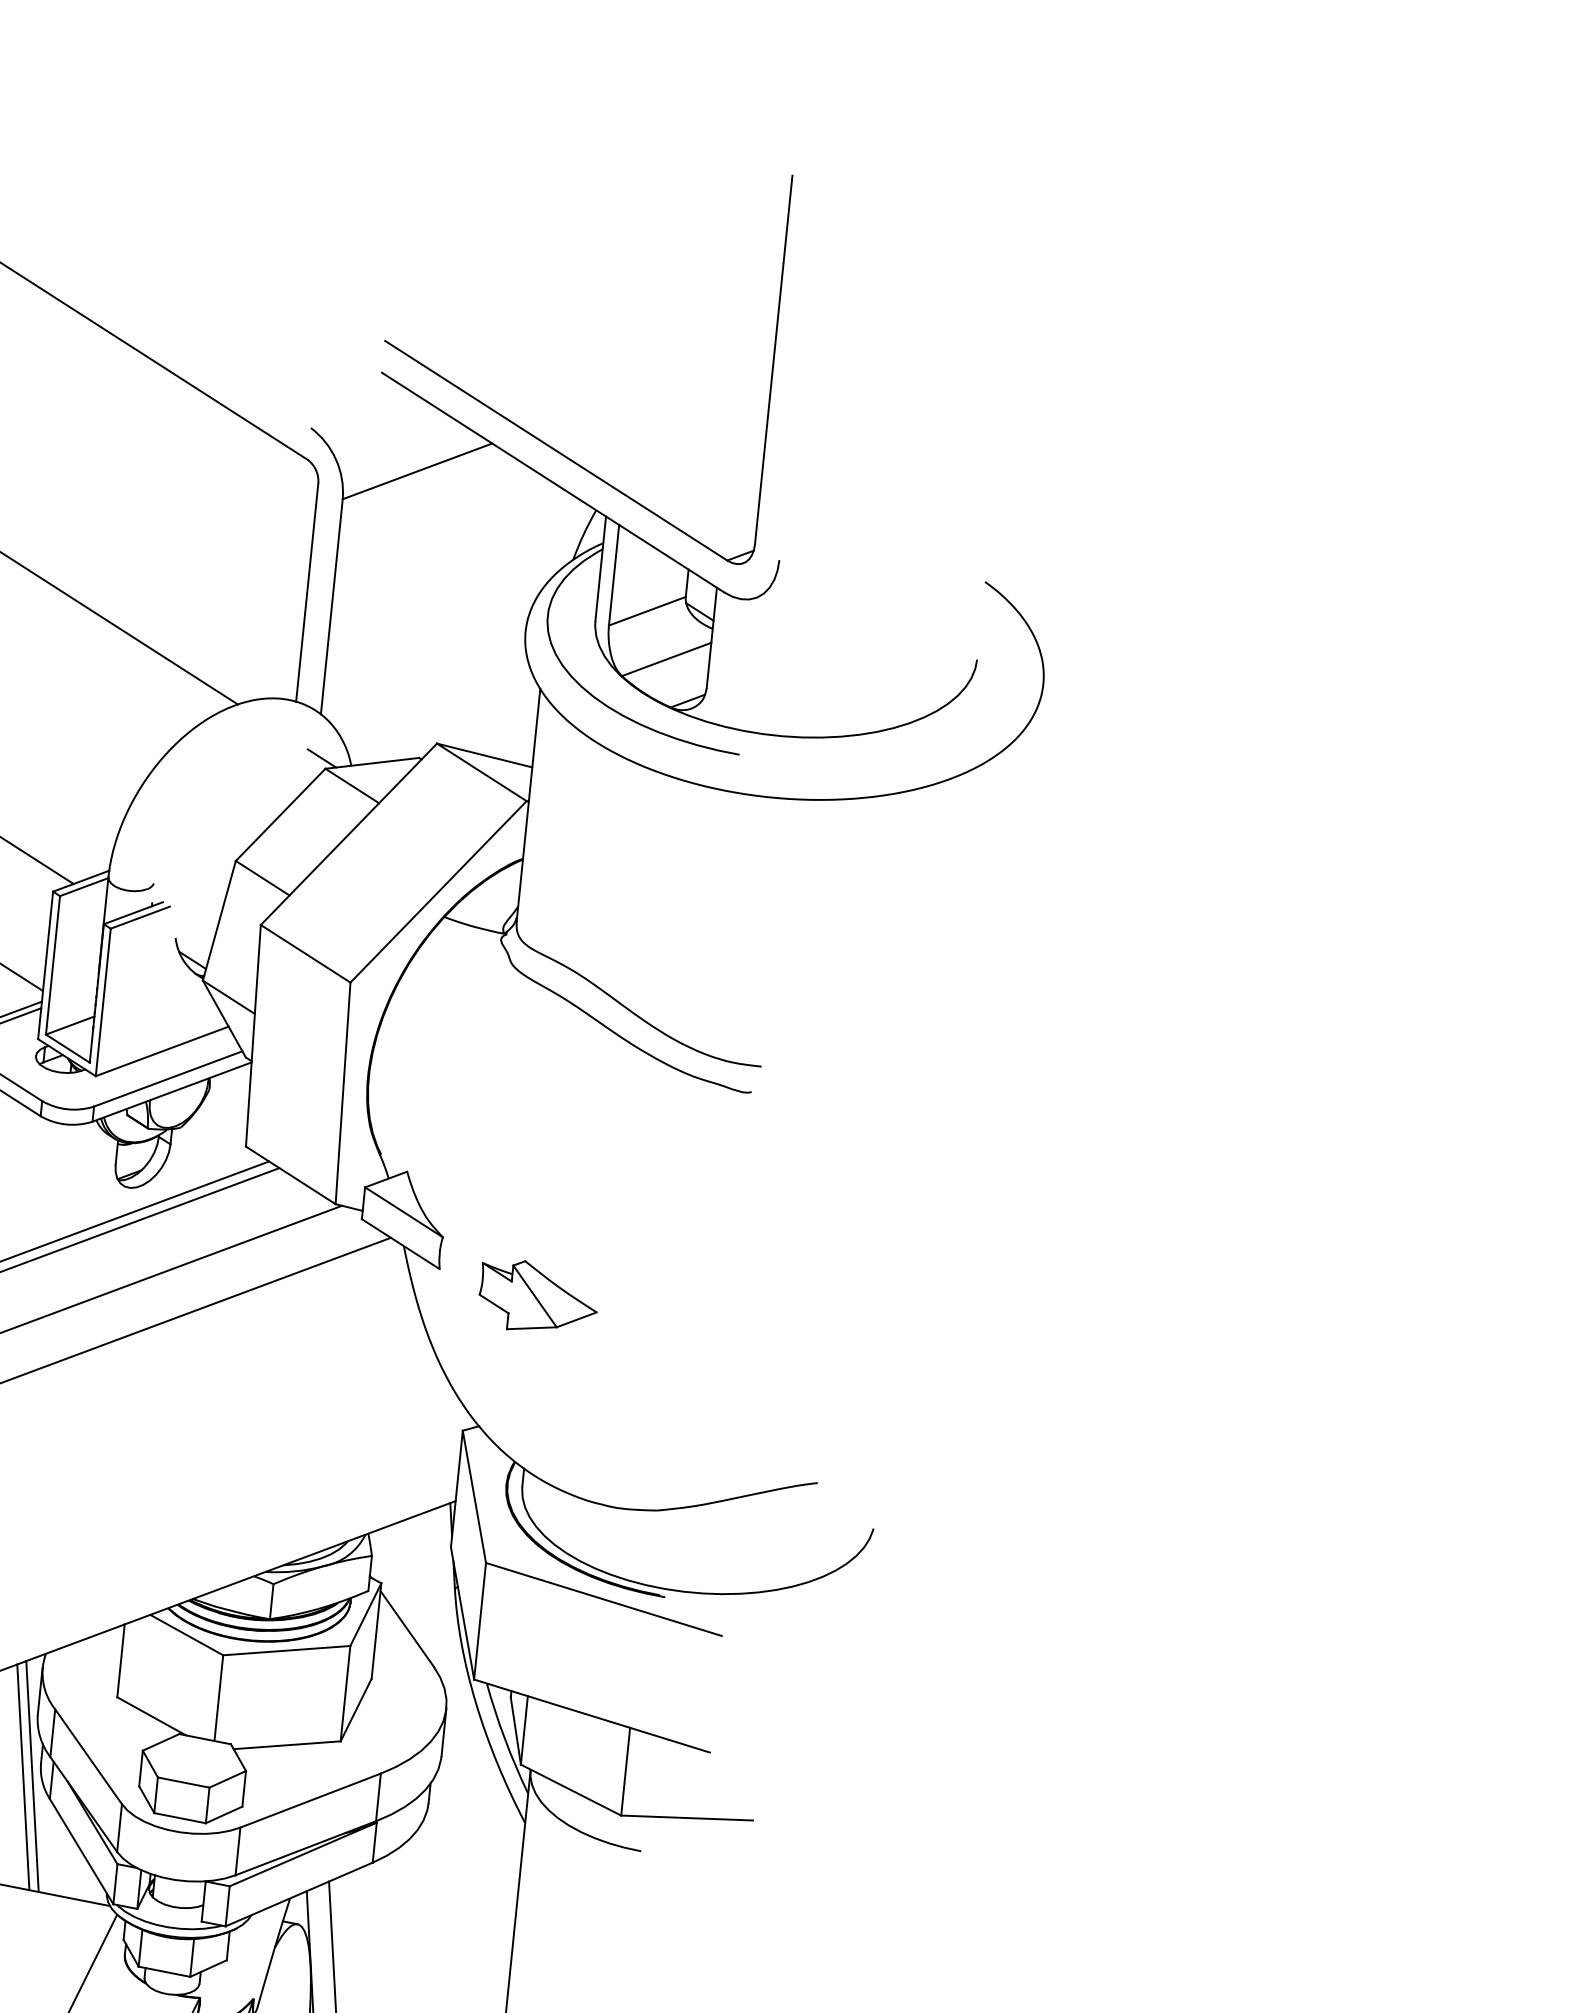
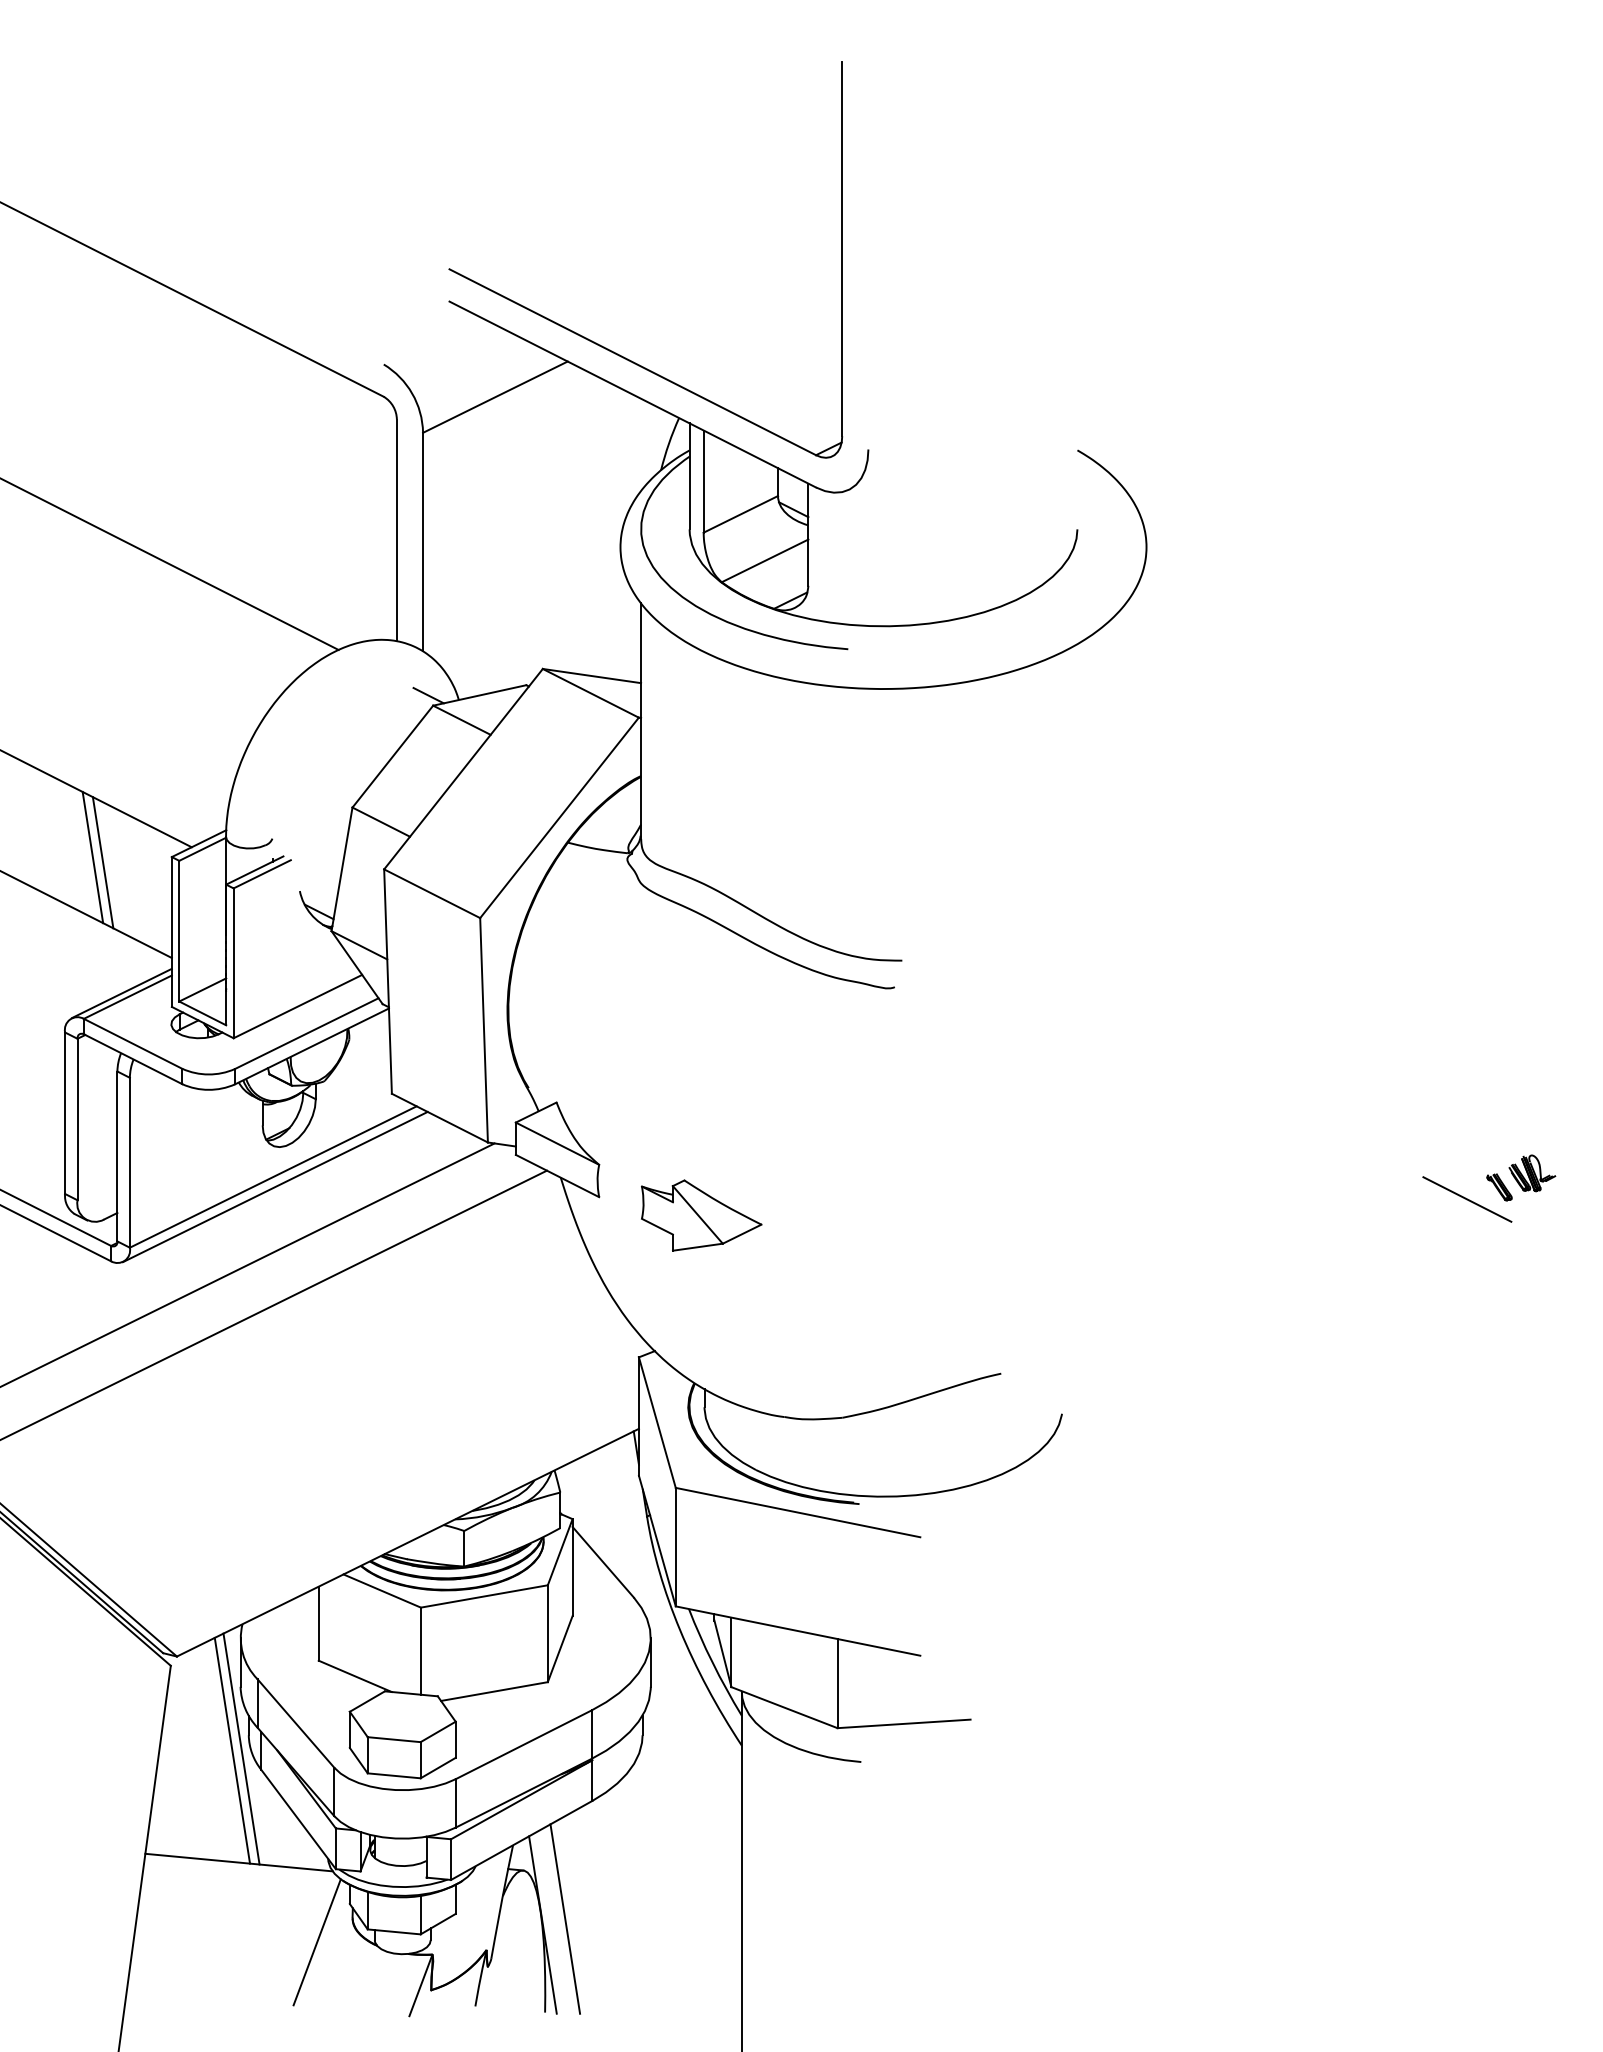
part: (1316, 1349) -> (1489, 1188), added

